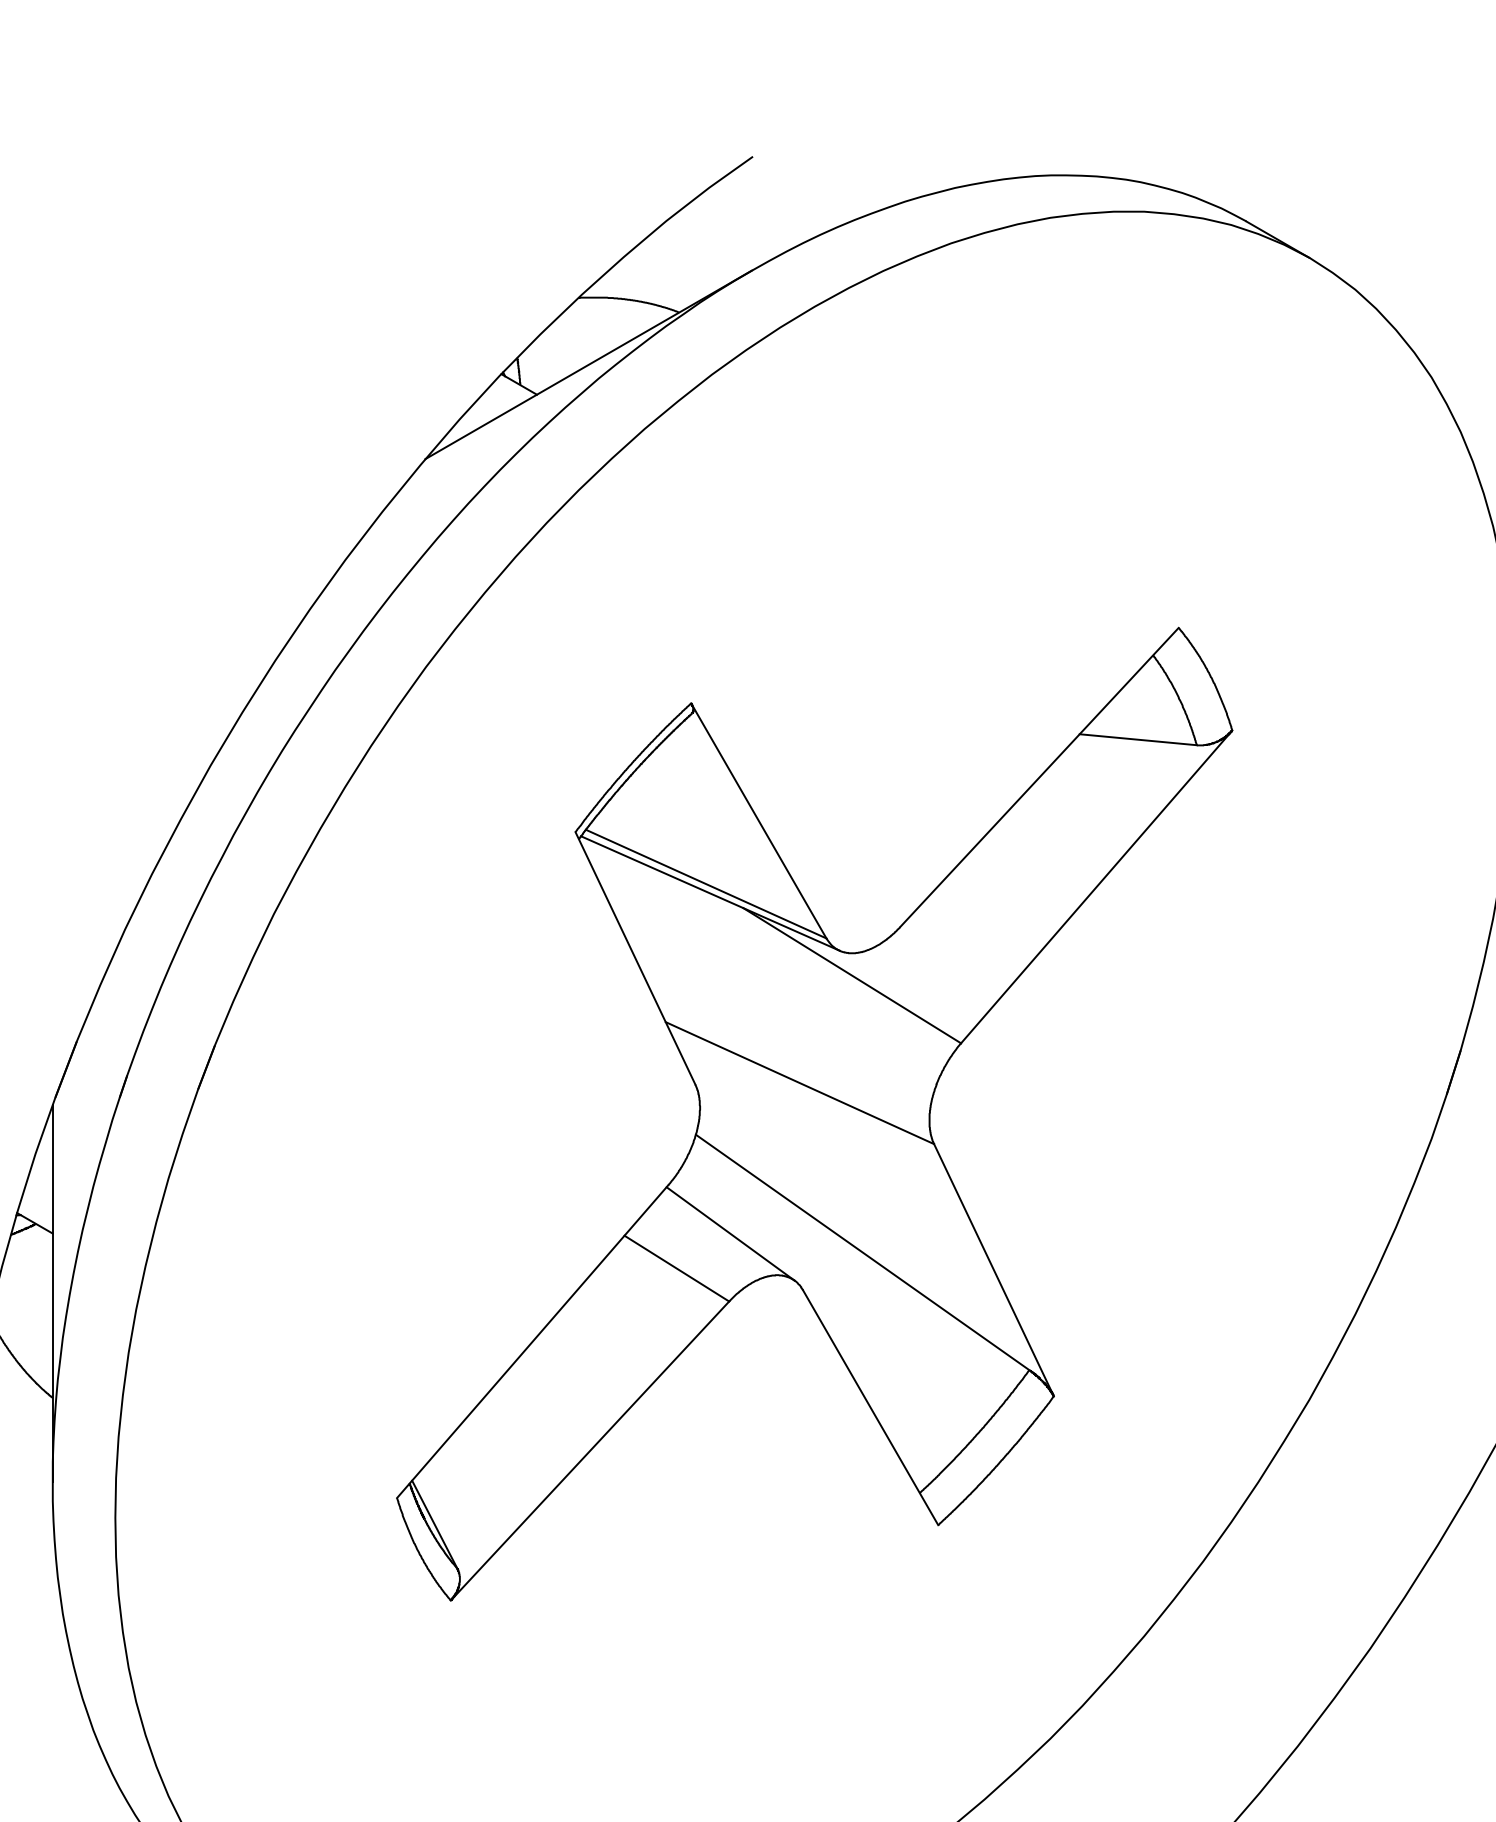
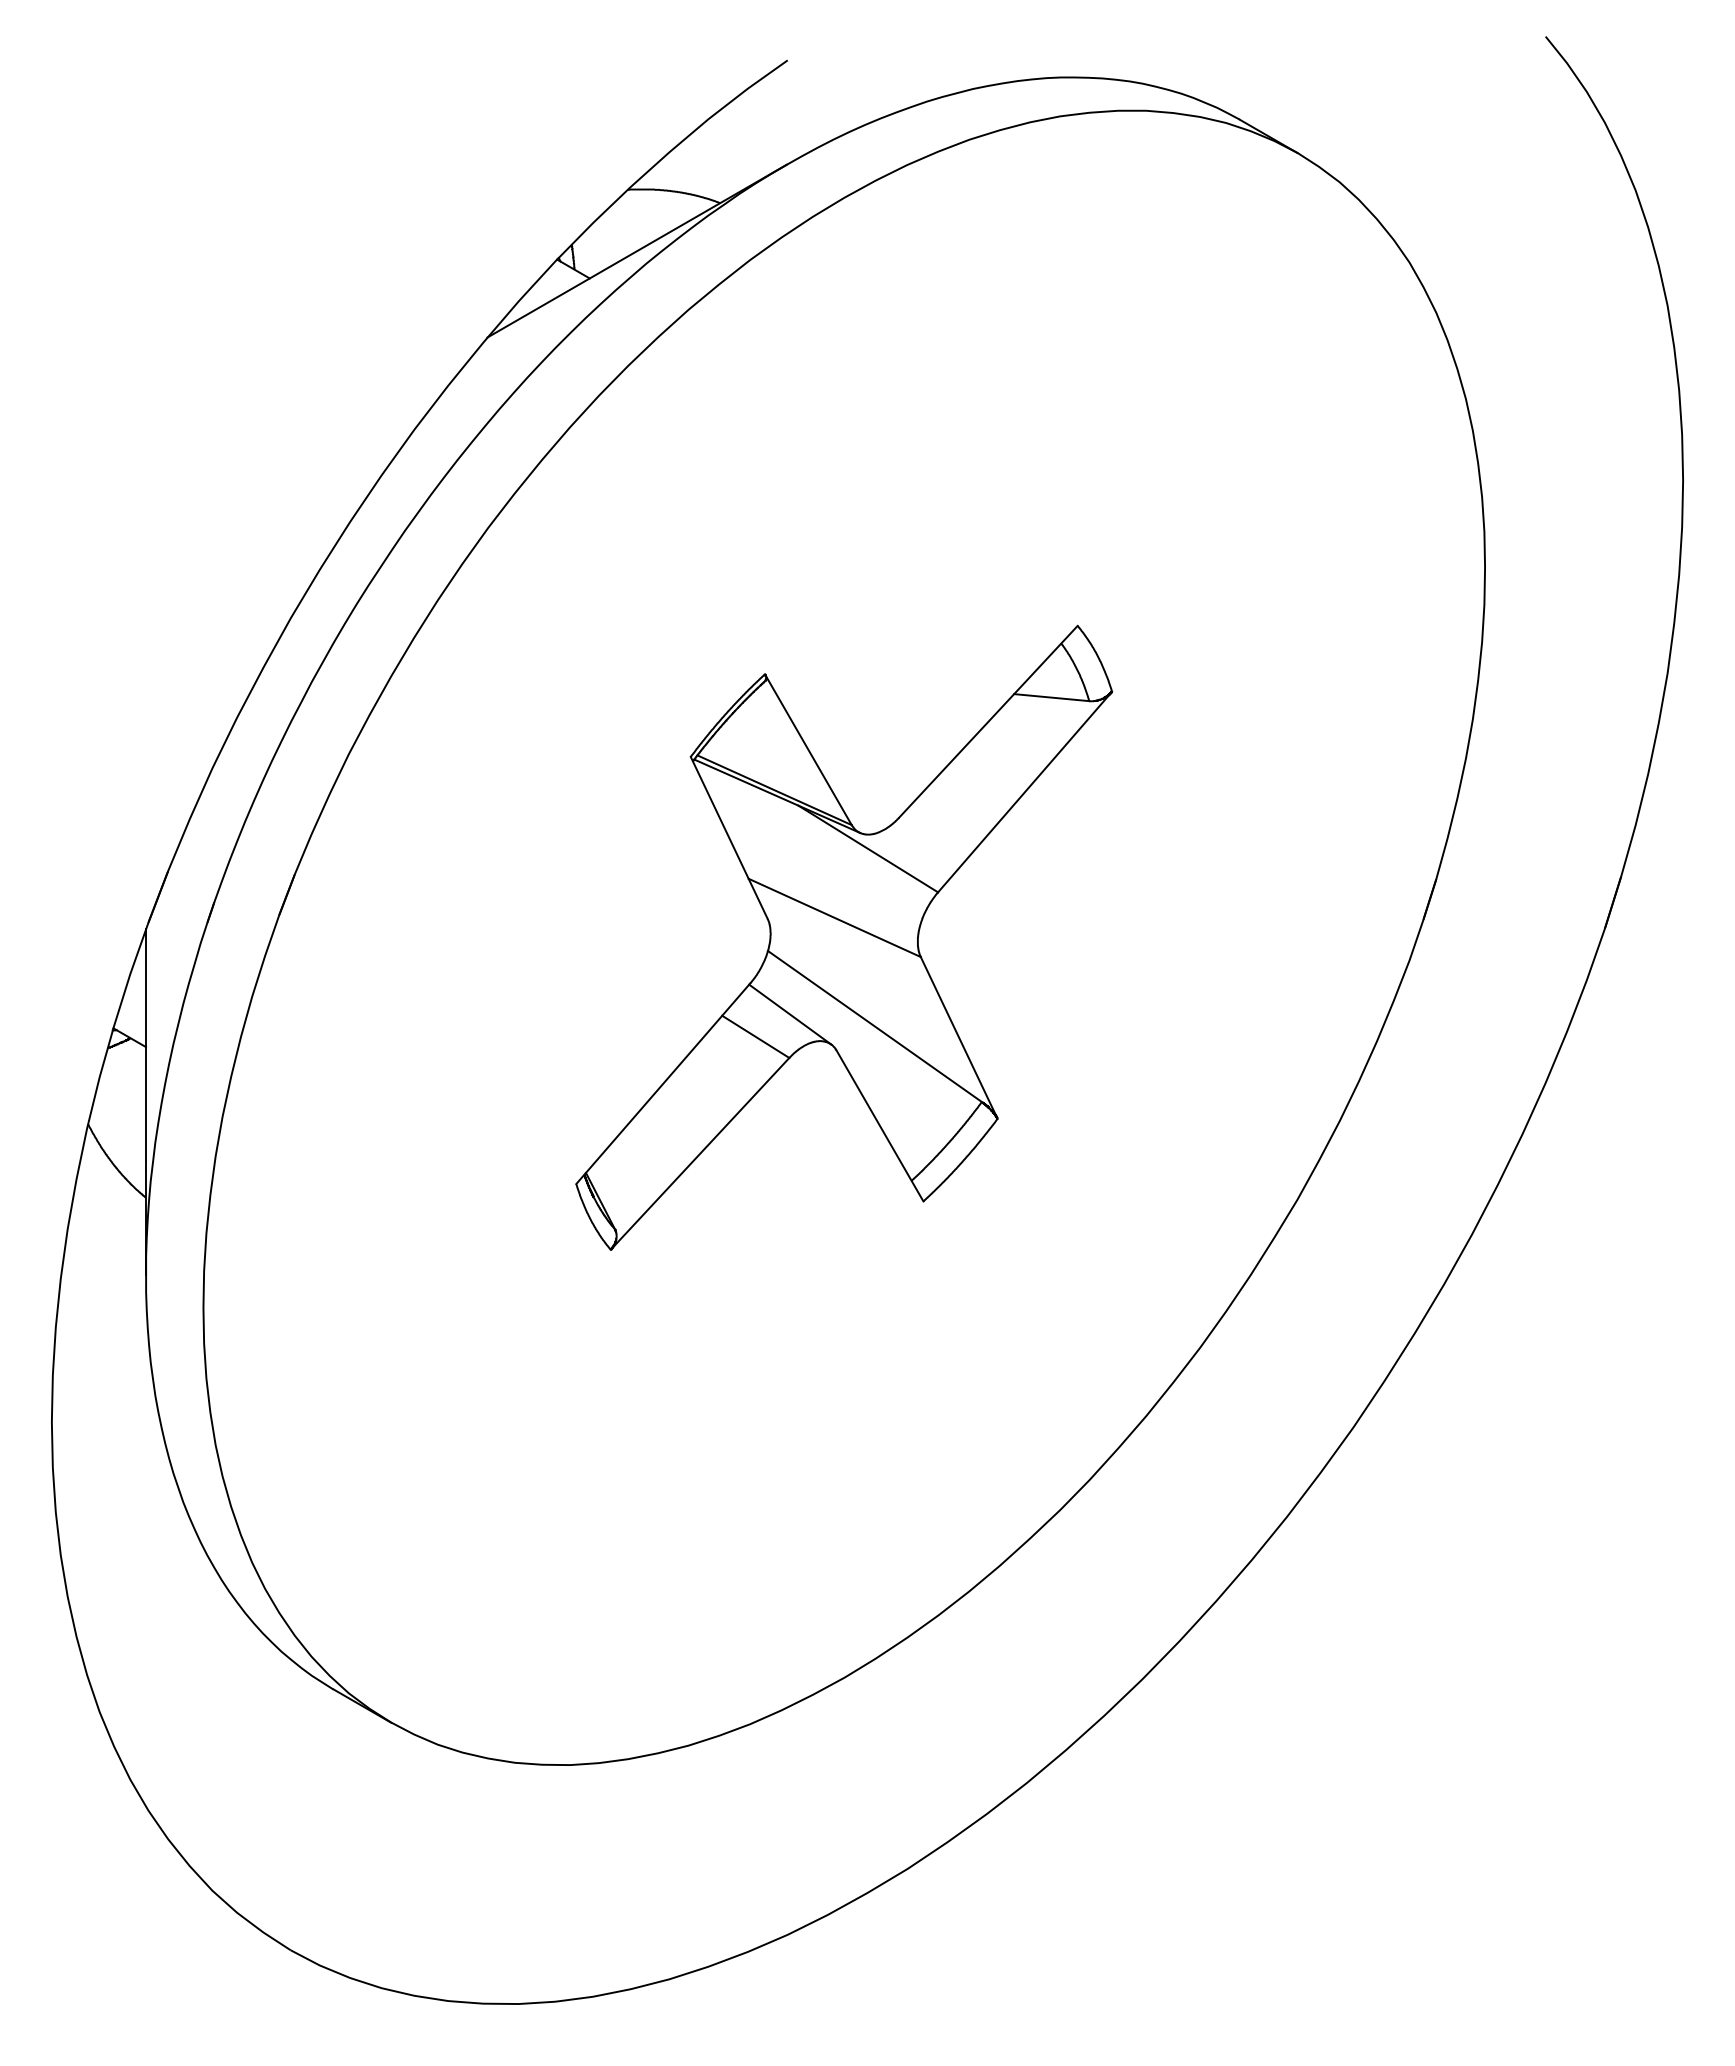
part: (813, 1113) -> (843, 937), size x0.7

